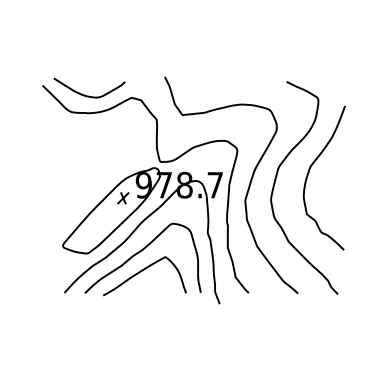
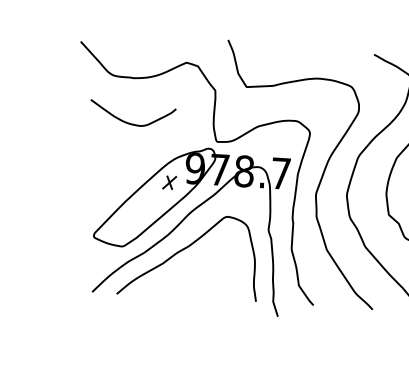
curve: (89, 95) -> (132, 122), moved
curve: (141, 272) -> (186, 273), removed

